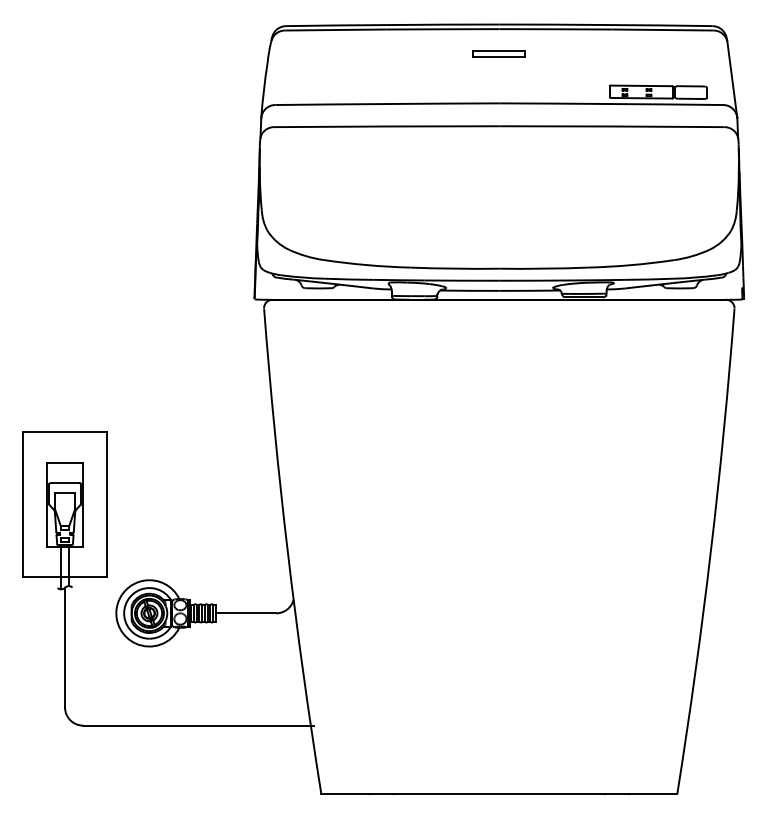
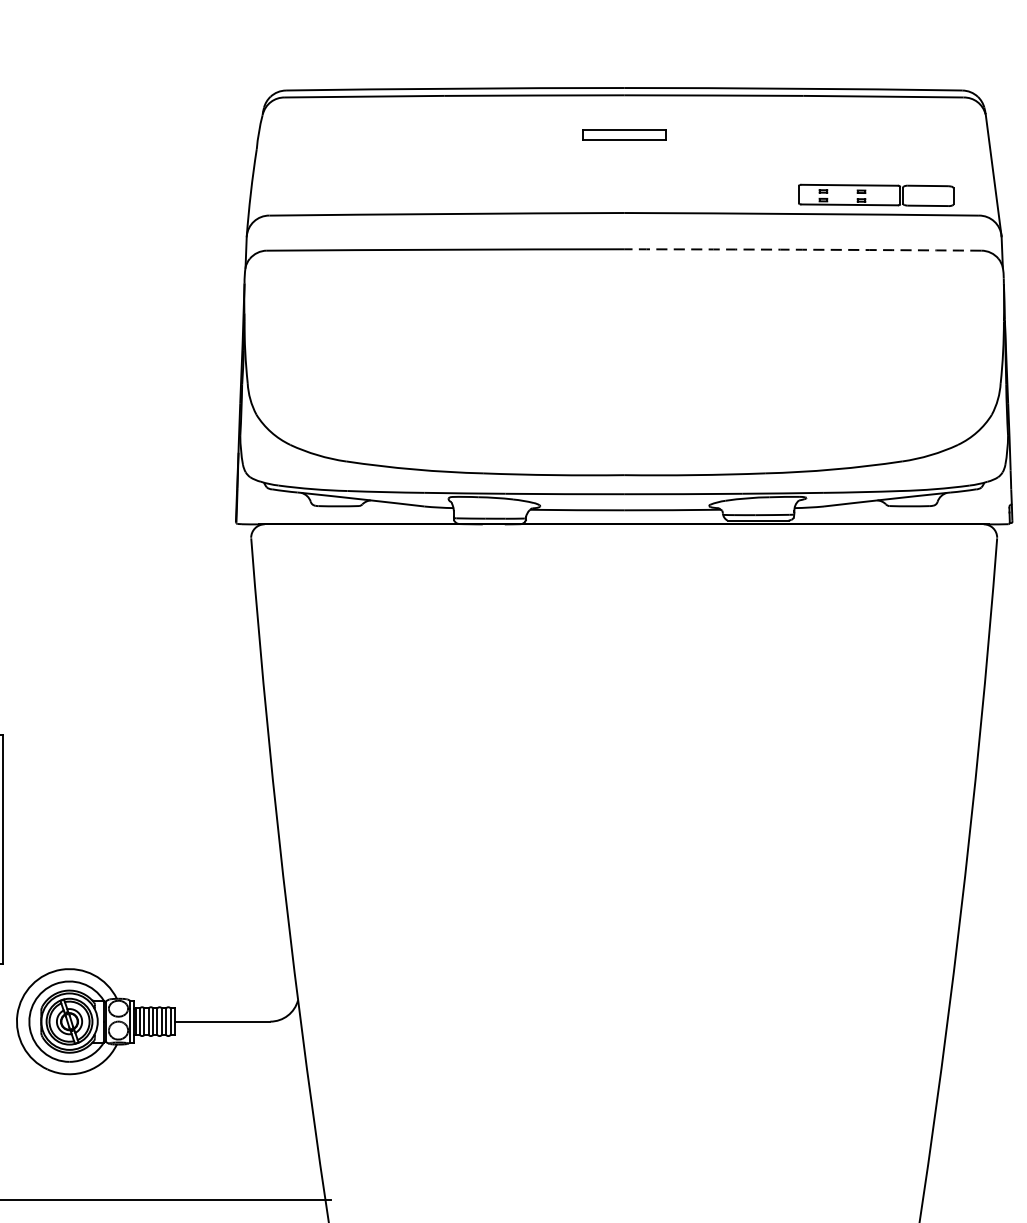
arc: (611, 126) -> (802, 249), solid -> dashed

